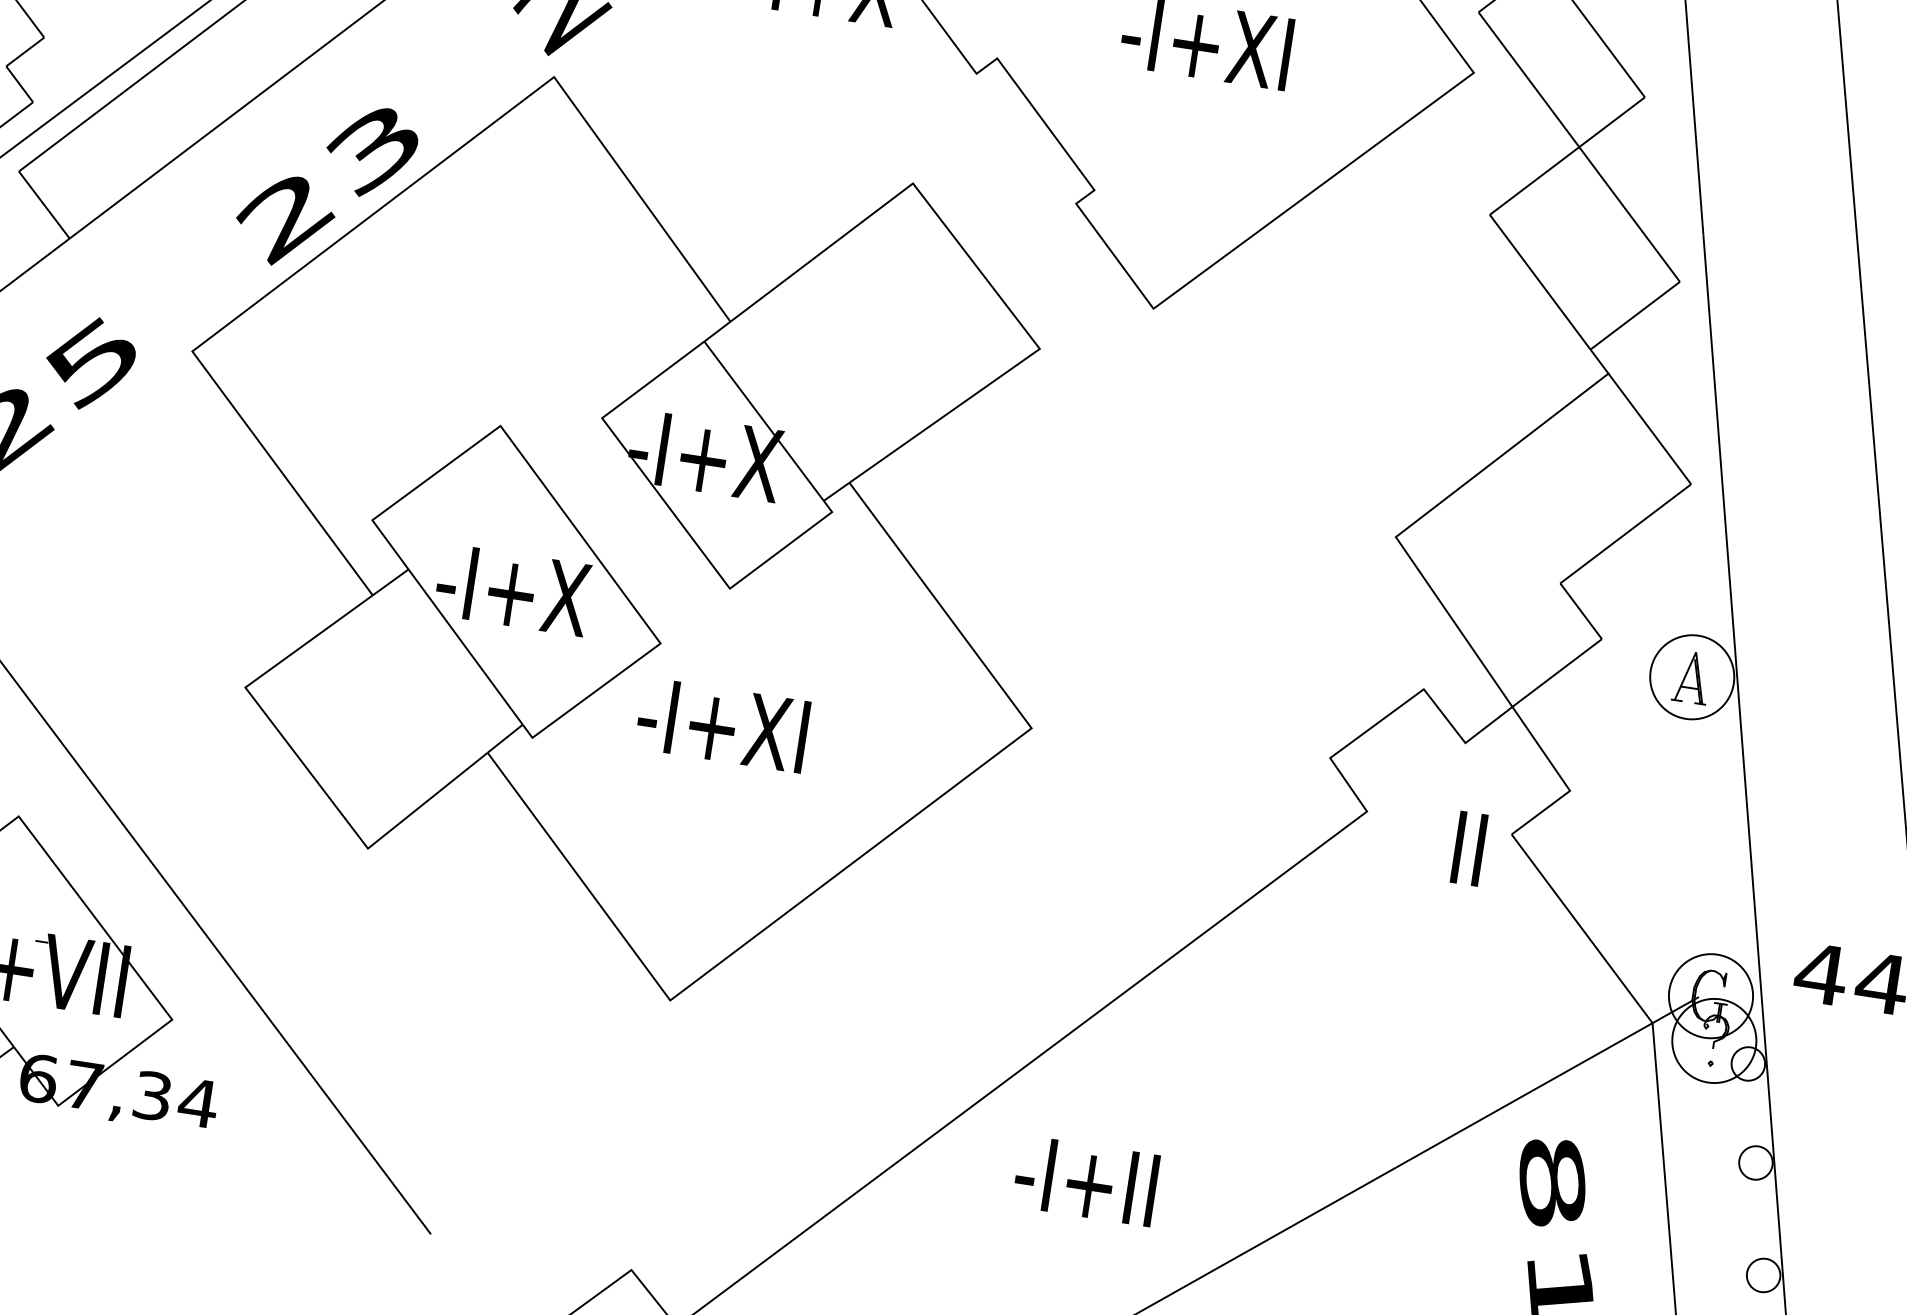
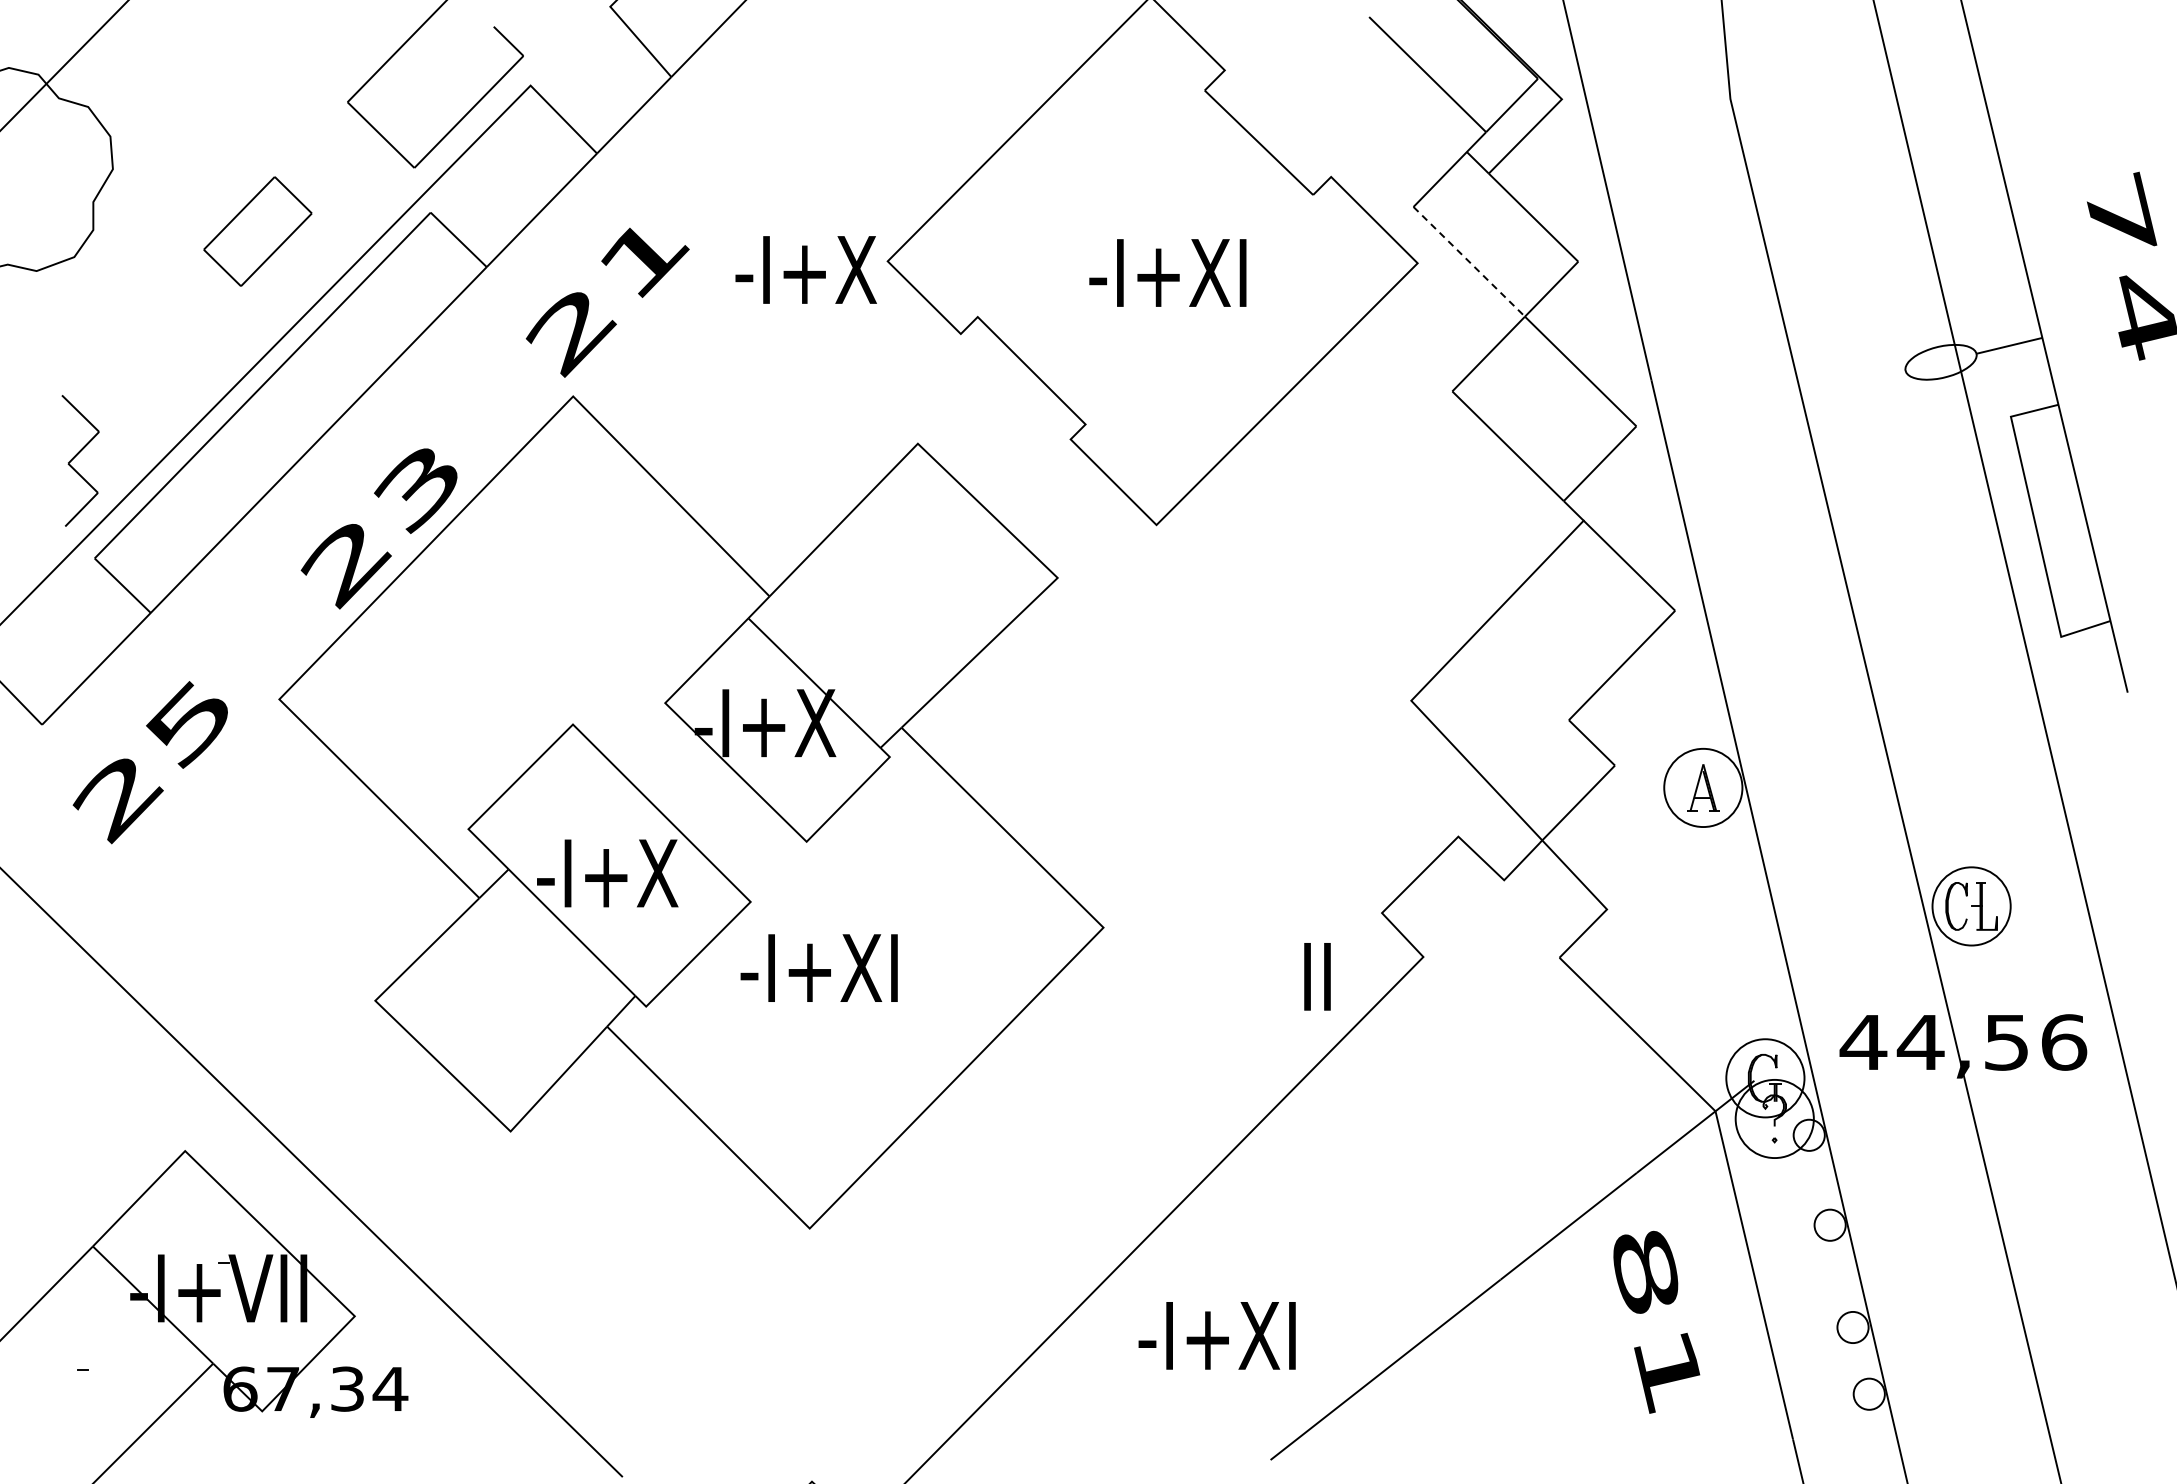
line: (1529, 80) -> (1469, 262), solid -> dashed
text: (1469, 848) -> (1317, 976), moved
text: (1085, 1180) -> (1216, 1335), -I+II -> -I+XI

